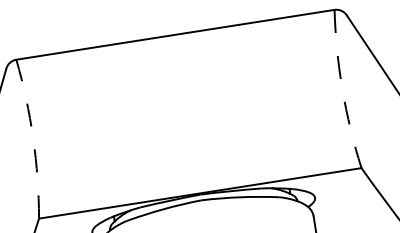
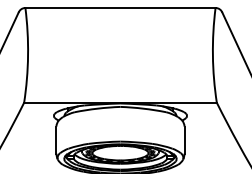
arc: (341, 90) -> (212, 55), dashed -> solid
arc: (33, 138) -> (28, 55), dashed -> solid

